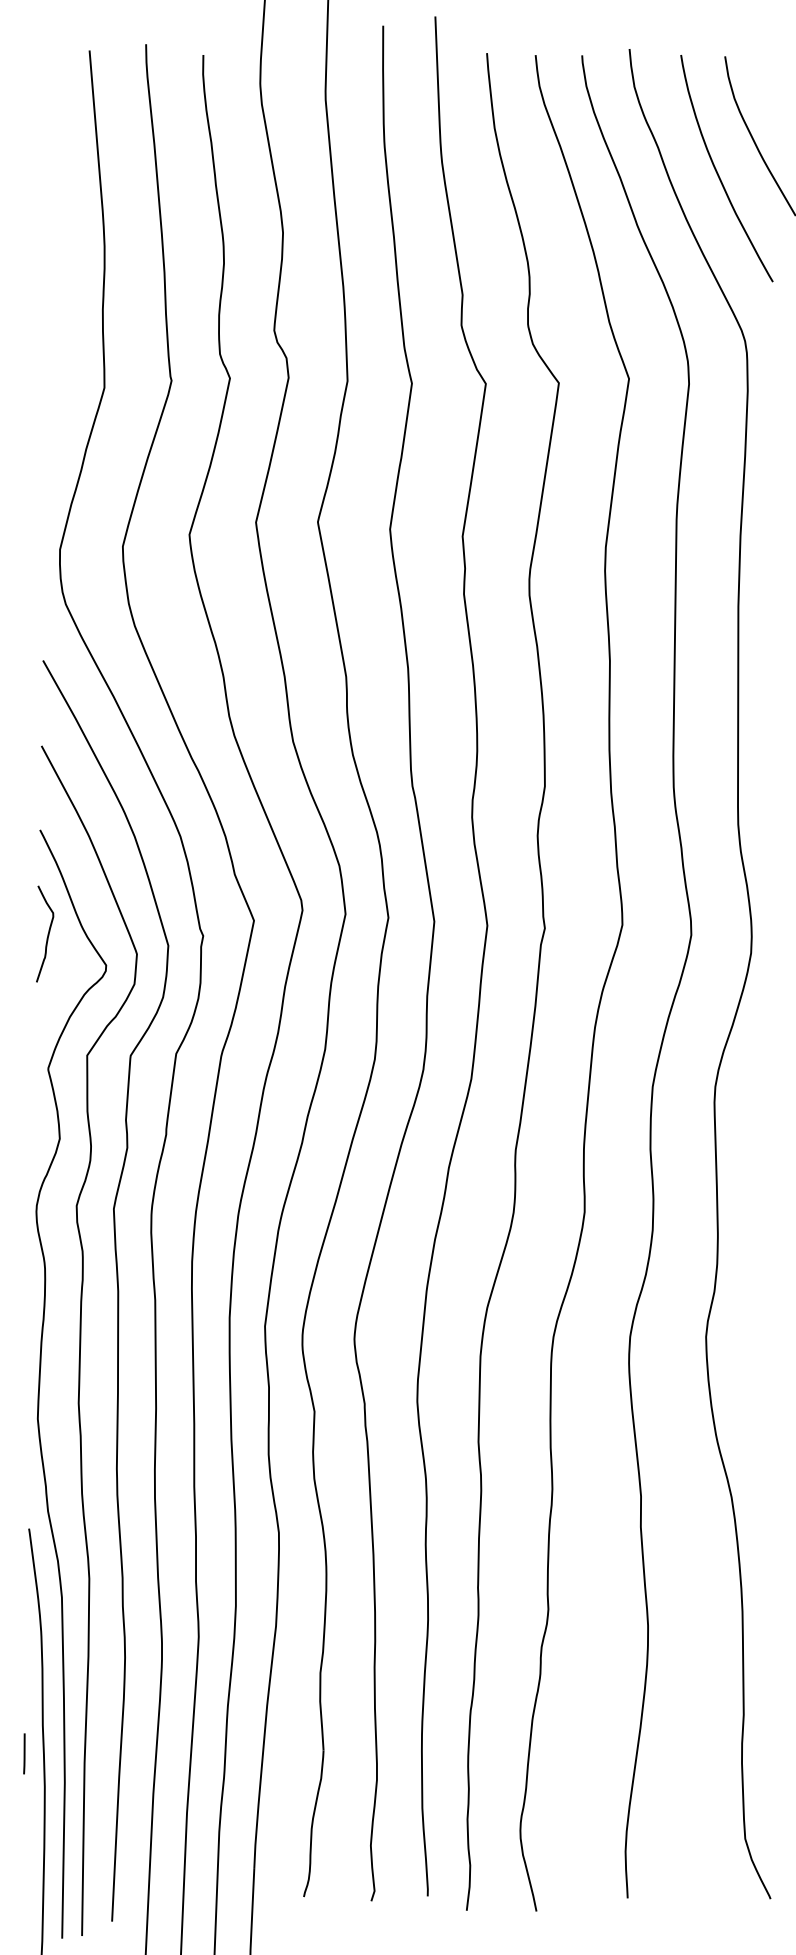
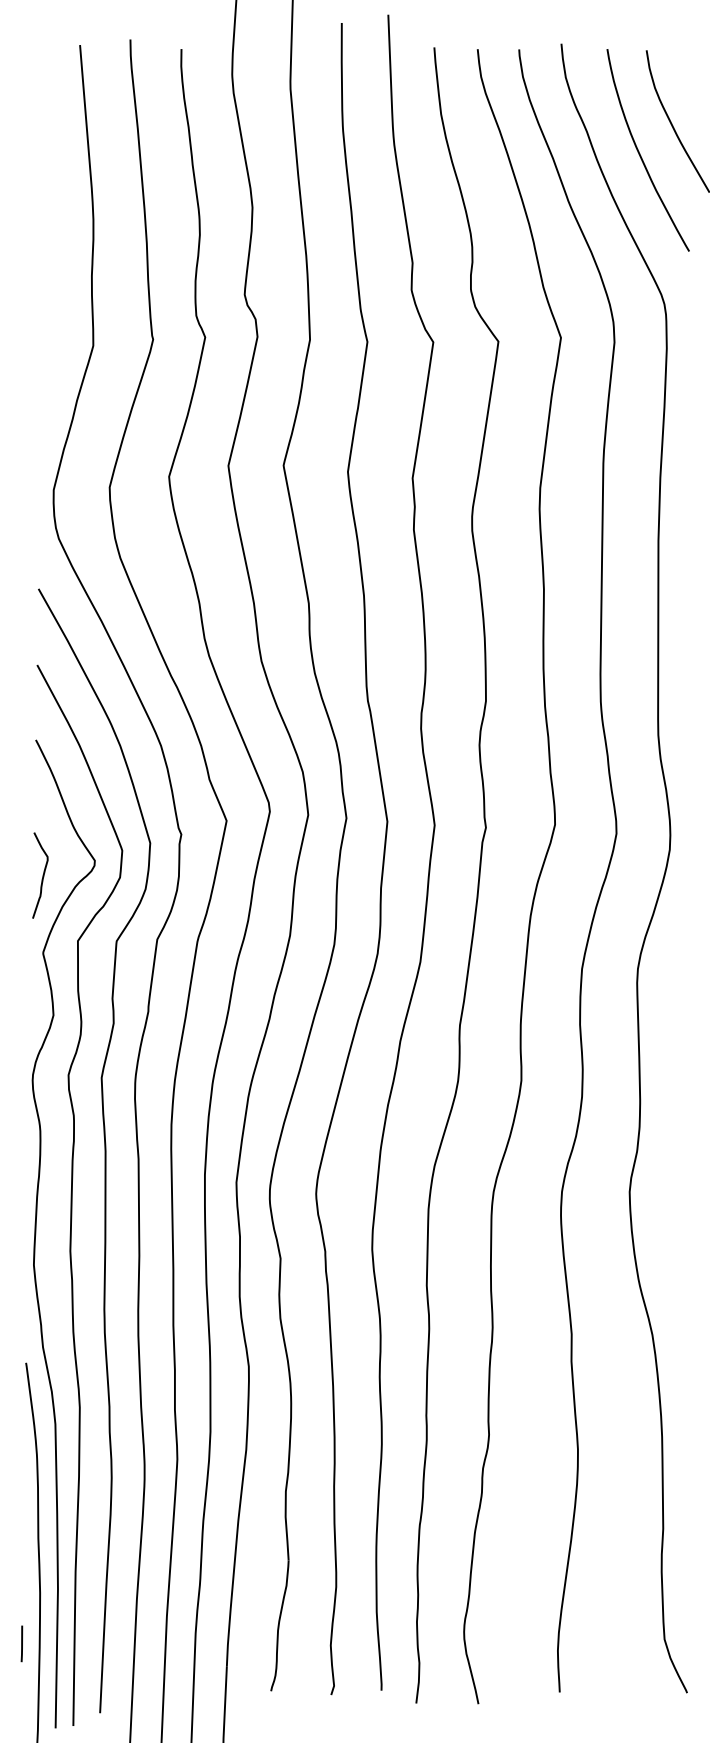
curve: (47, 933) -> (42, 875), moved
line: (24, 1753) -> (22, 1643), moved

